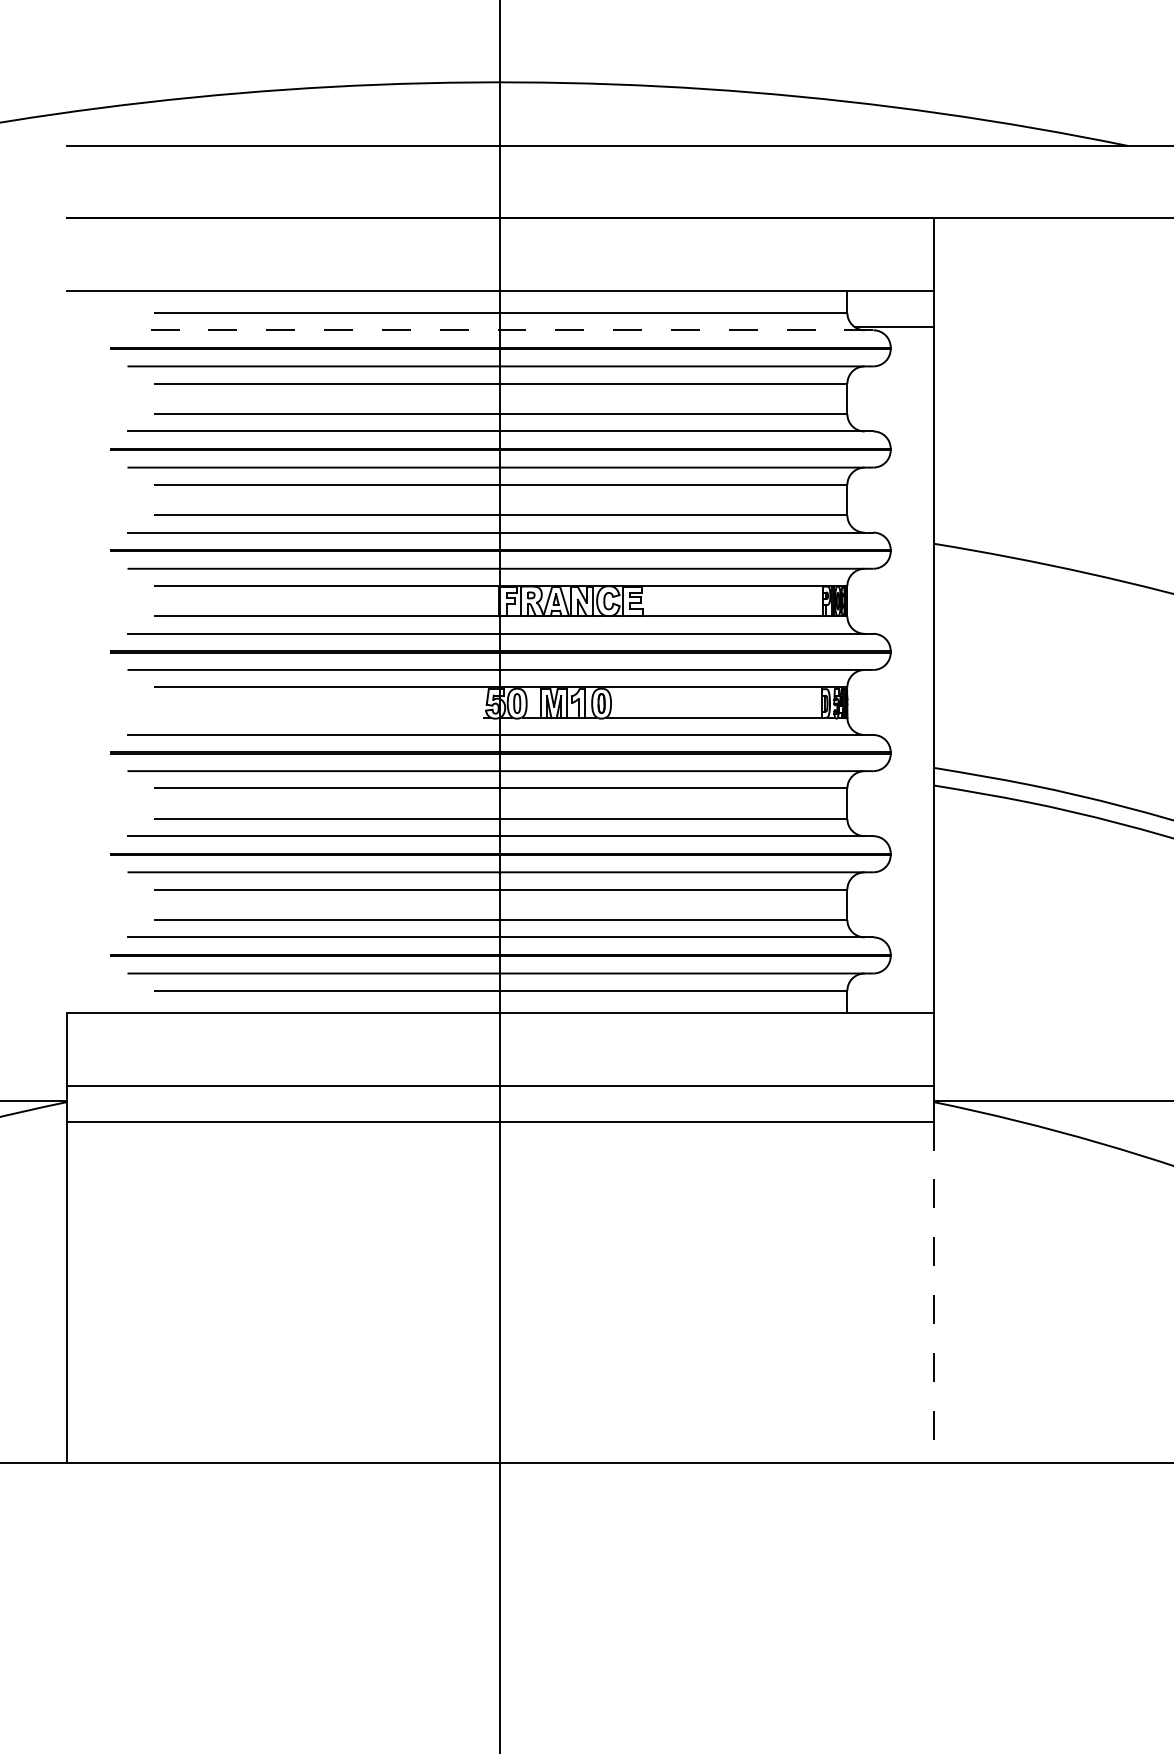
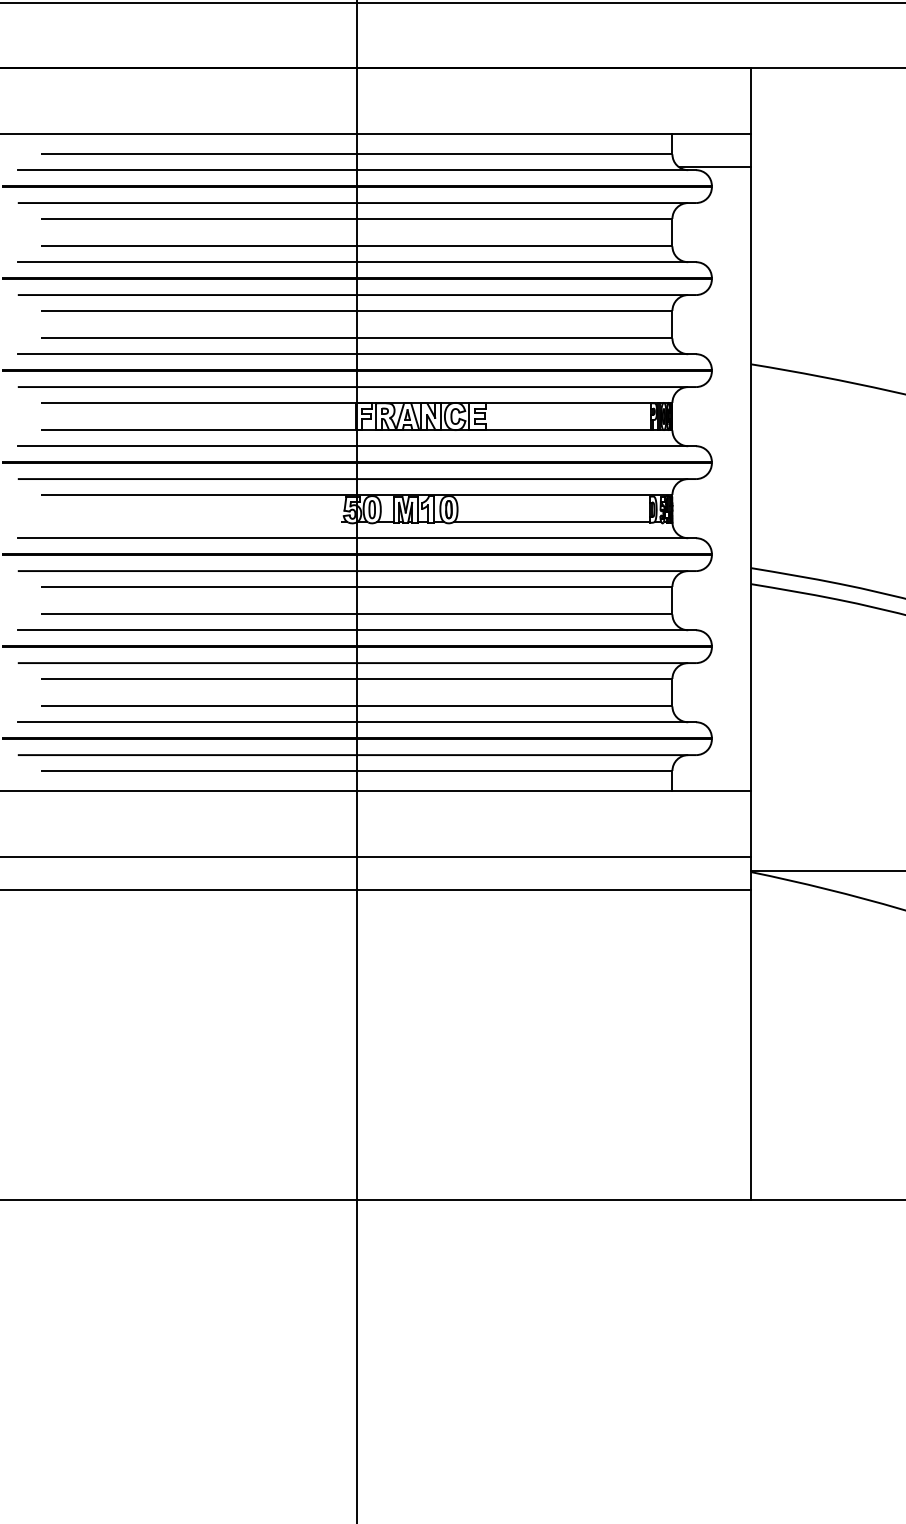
line: (500, 330) -> (357, 170), dashed -> solid
line: (934, 1292) -> (751, 1045), dashed -> solid

